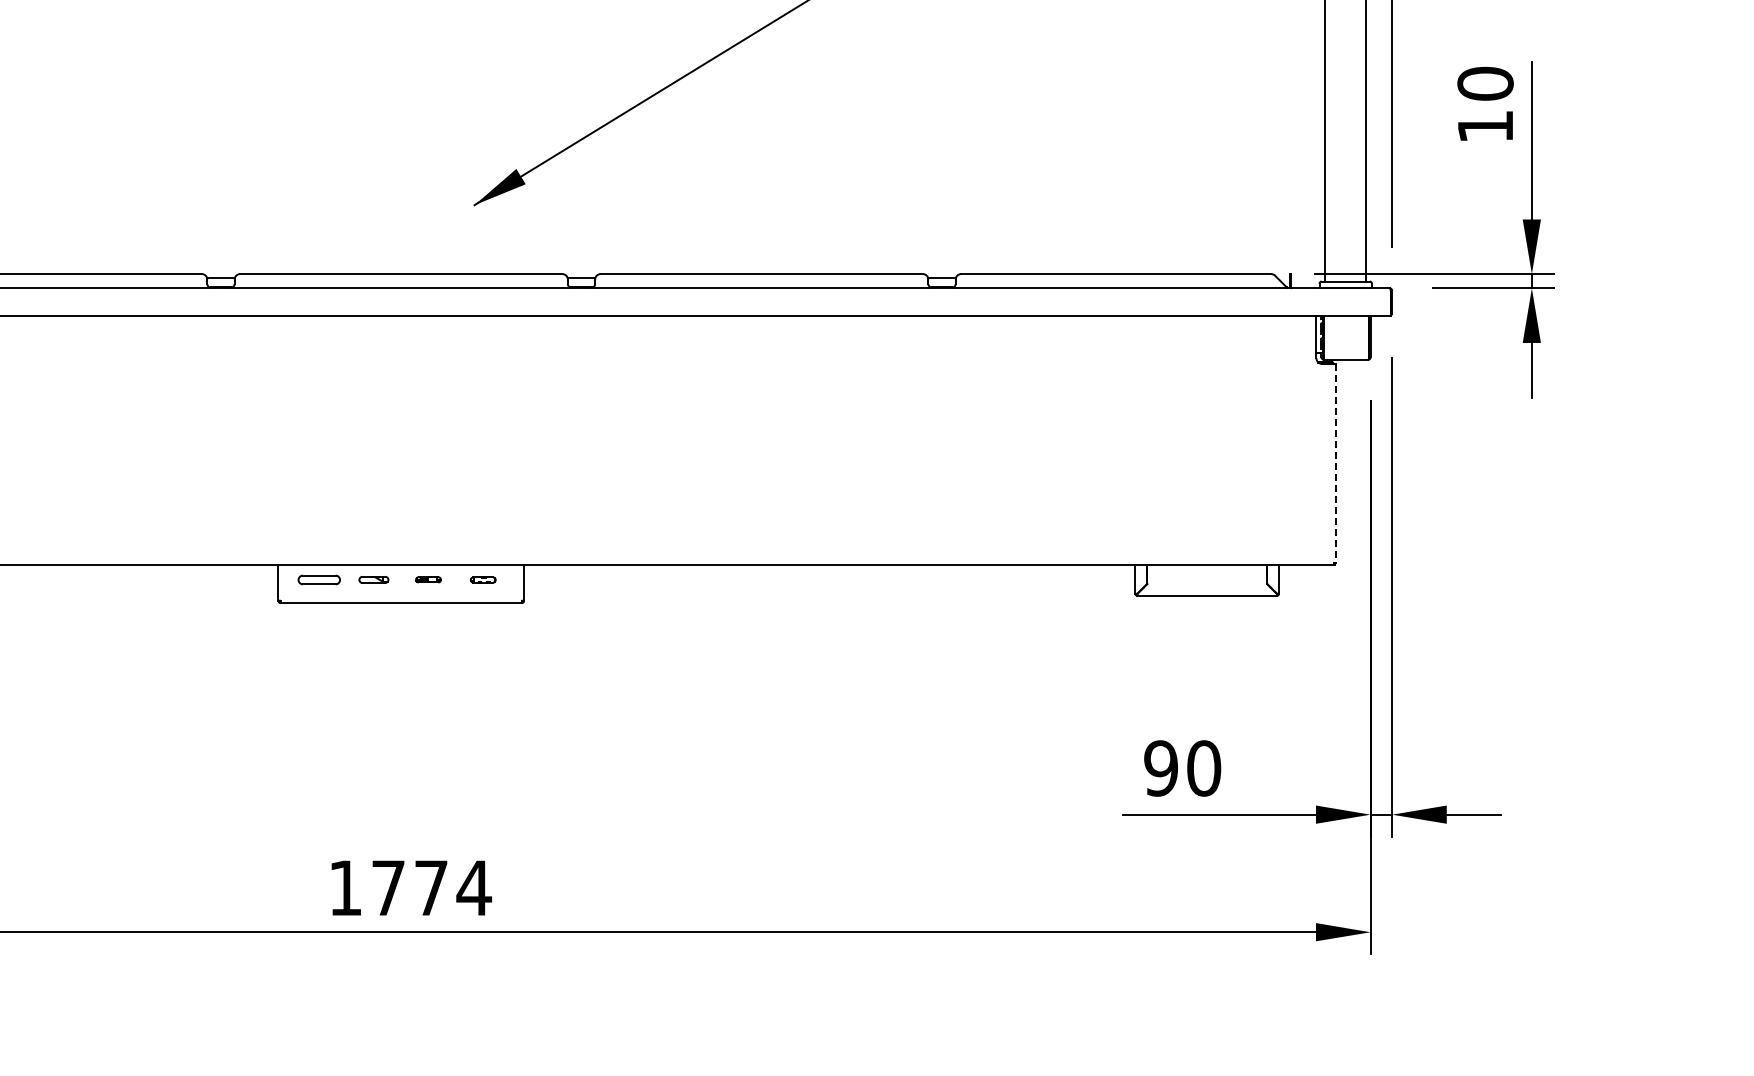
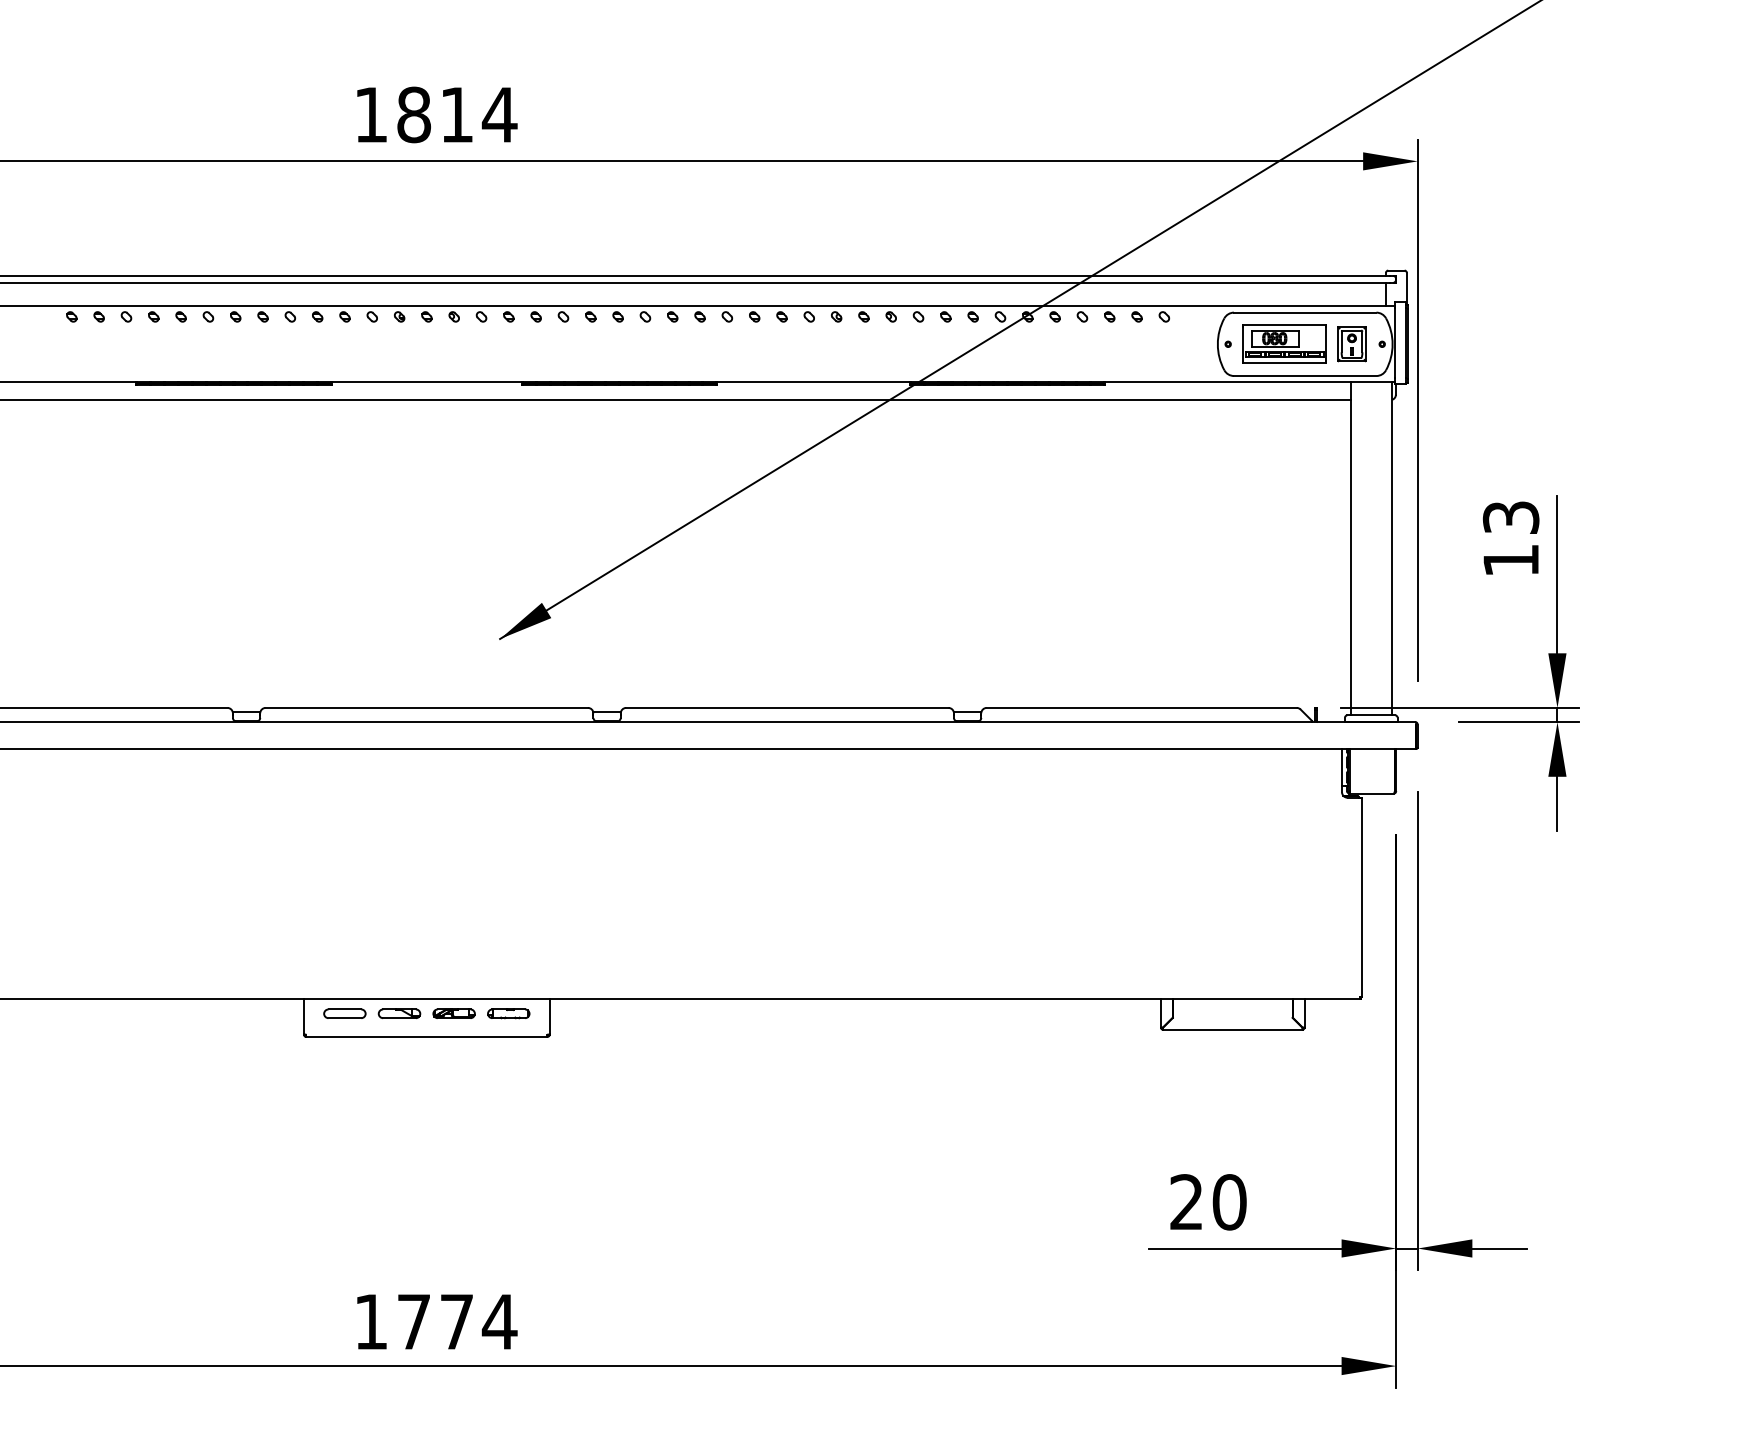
text: (1485, 83) -> (1511, 517), 10 -> 13
line: (1335, 463) -> (1361, 897), dashed -> solid
part: (373, 579) -> (399, 1013), size x1.43
part: (427, 579) -> (453, 1013), size x1.67
part: (482, 579) -> (508, 1013), size x1.67
text: (1160, 768) -> (1186, 1202), 90 -> 20

